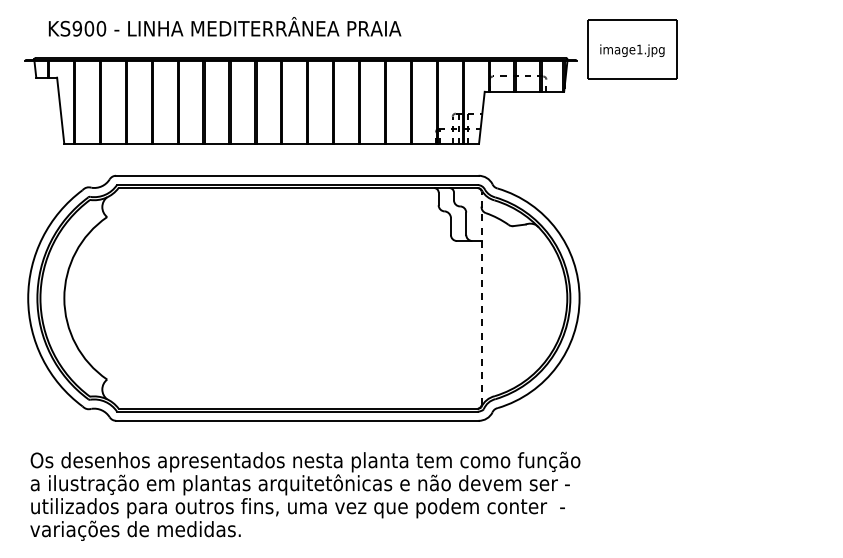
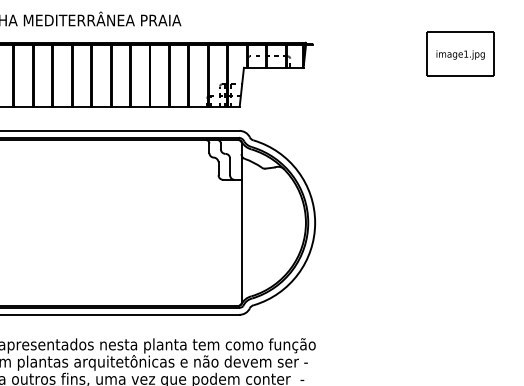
part: (632, 49) -> (460, 54), moved
line: (481, 298) -> (241, 222), dashed -> solid

